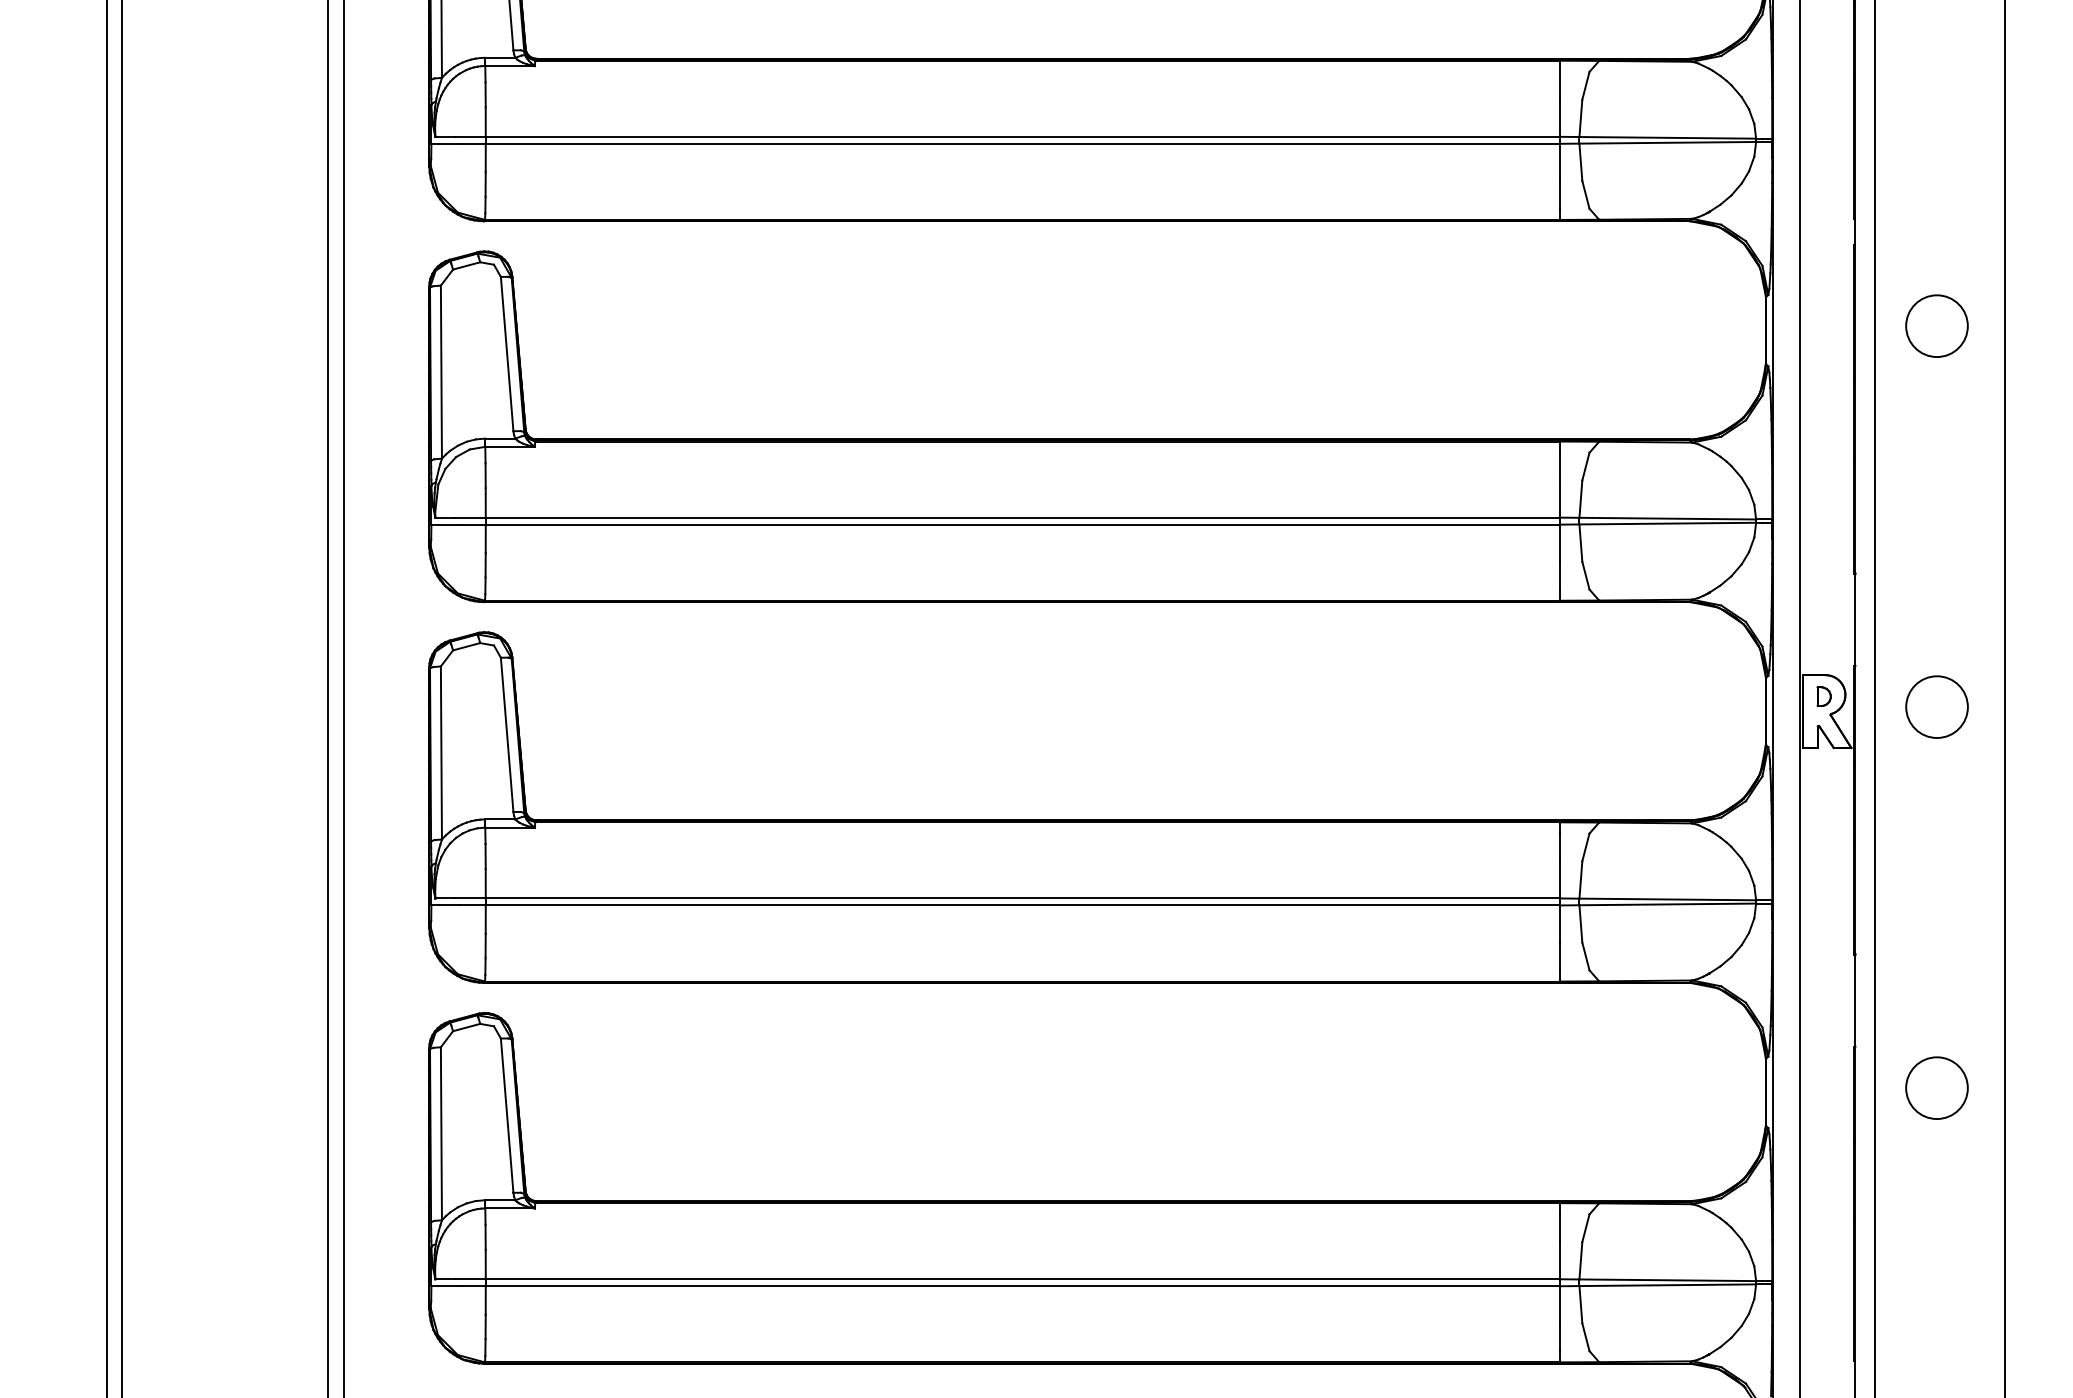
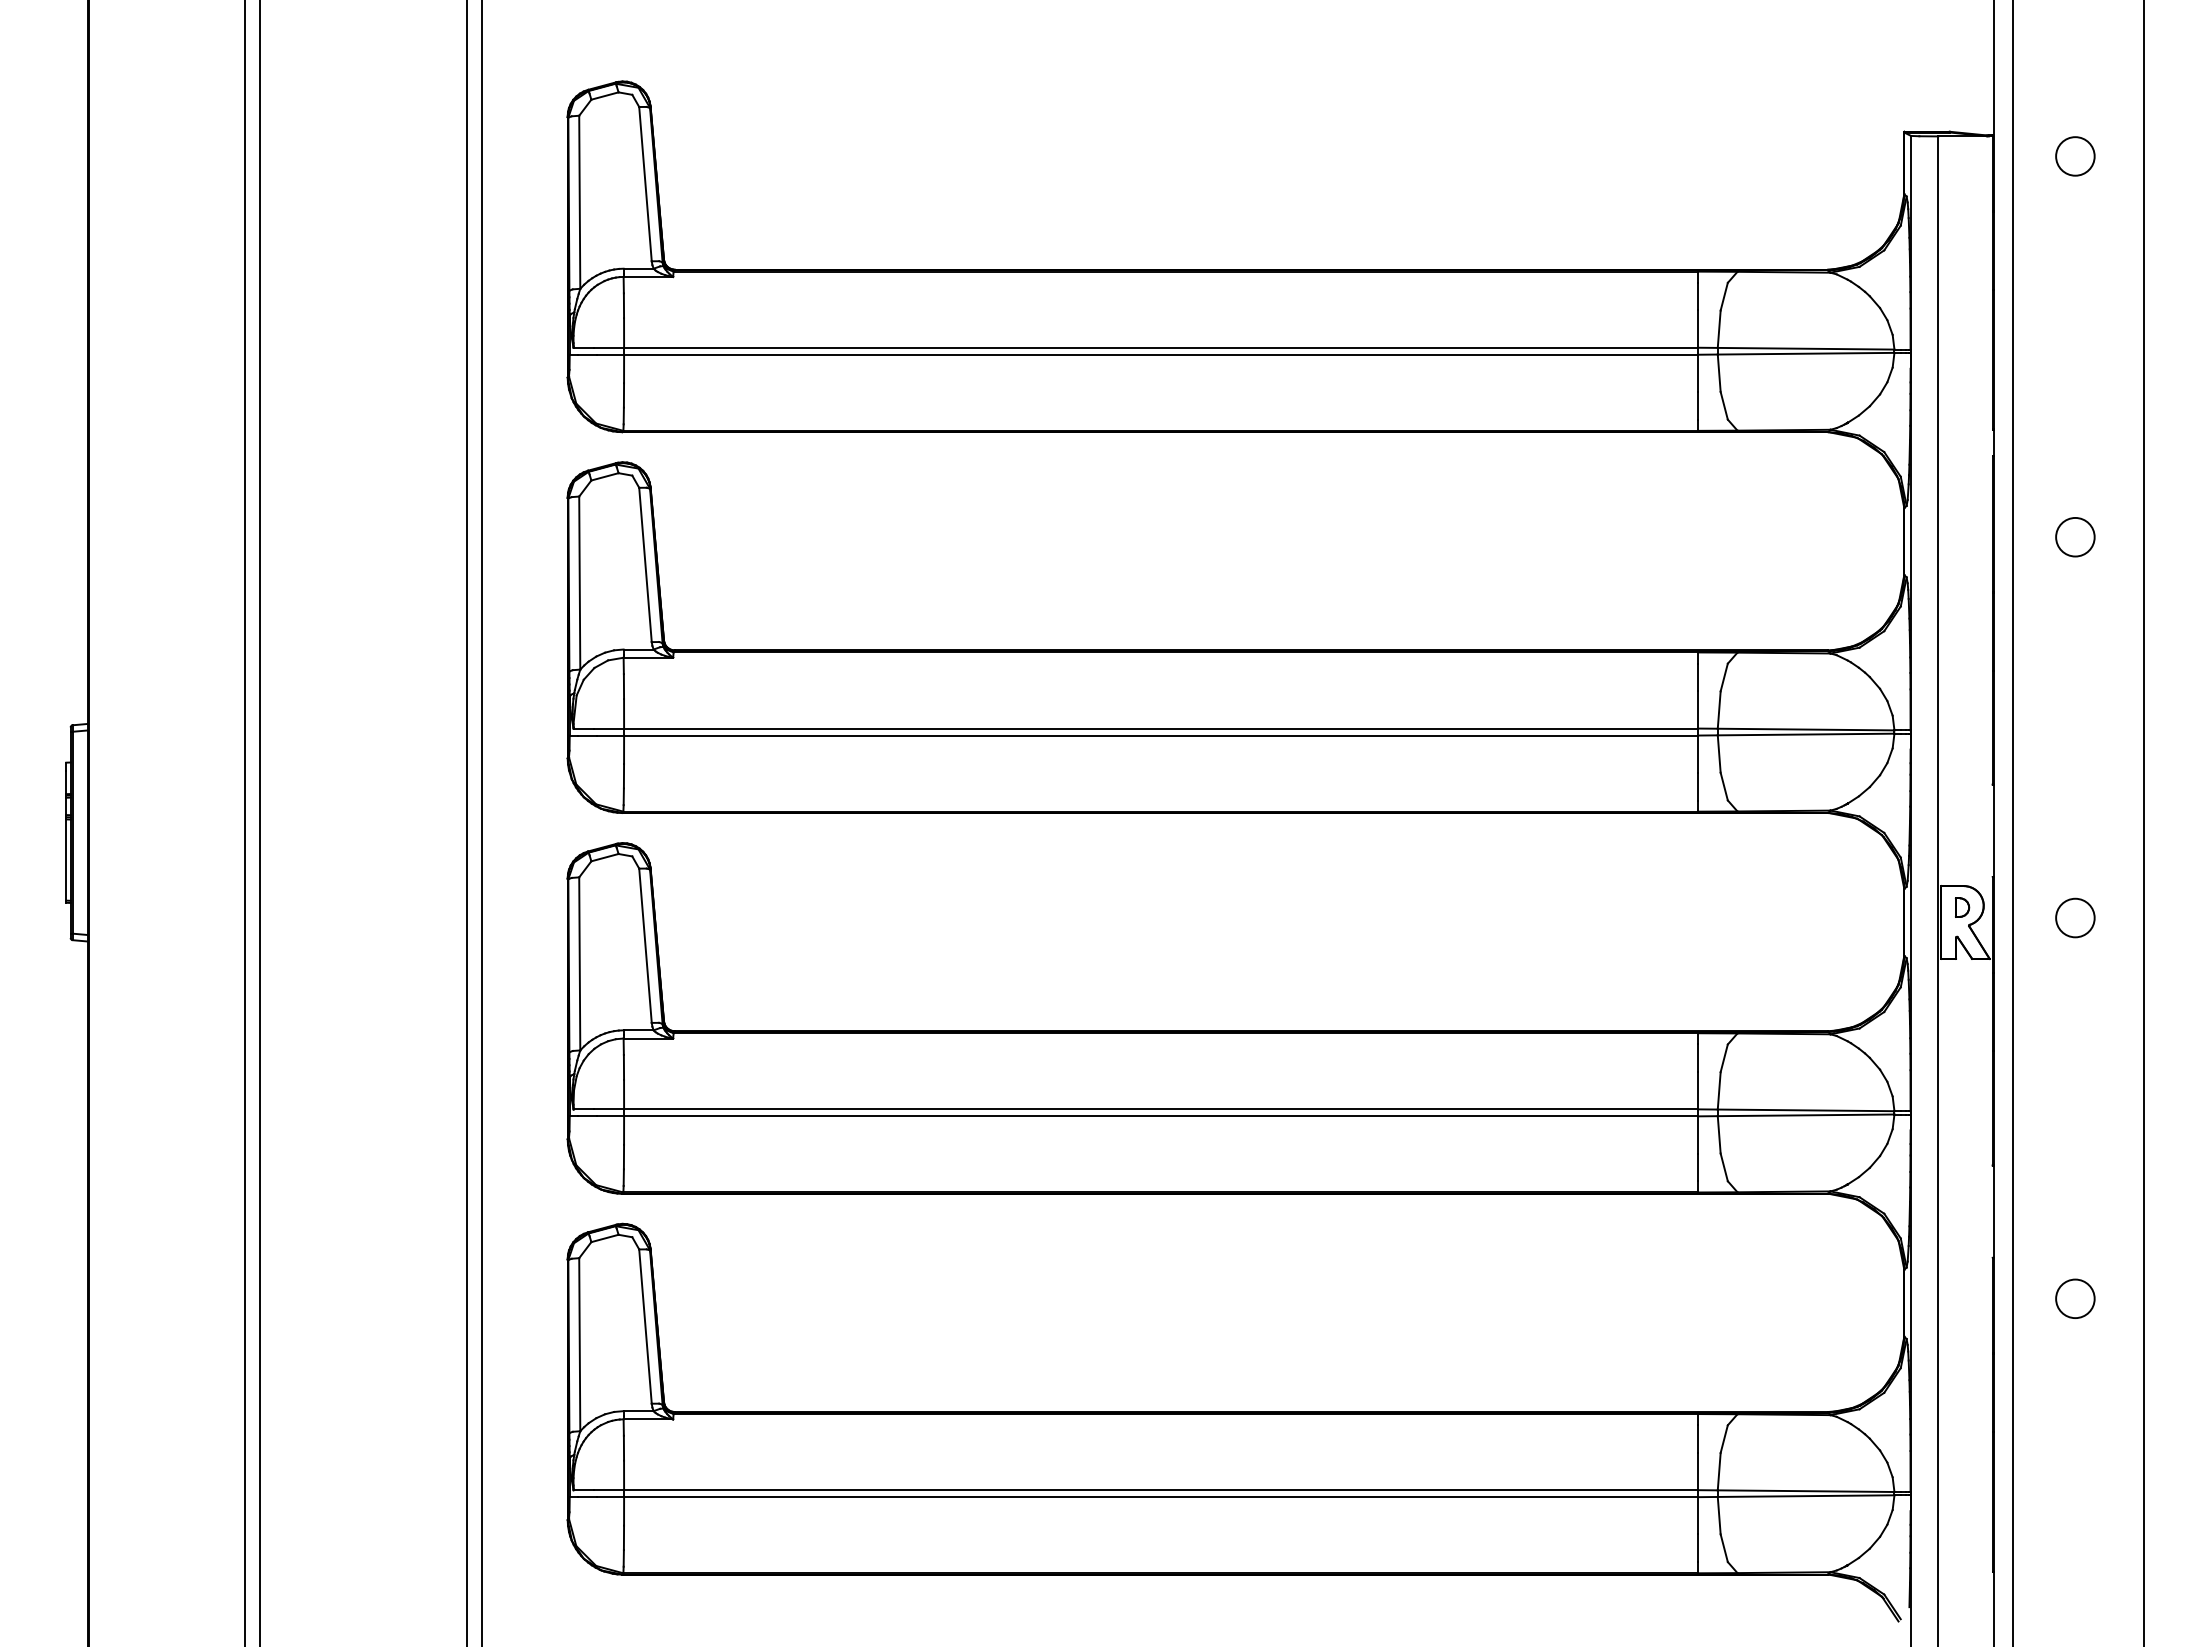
circle: (1937, 326) -> (2075, 537), size x0.62
circle: (1937, 706) -> (2075, 917), size x0.62
circle: (1937, 1087) -> (2075, 1298), size x0.62

